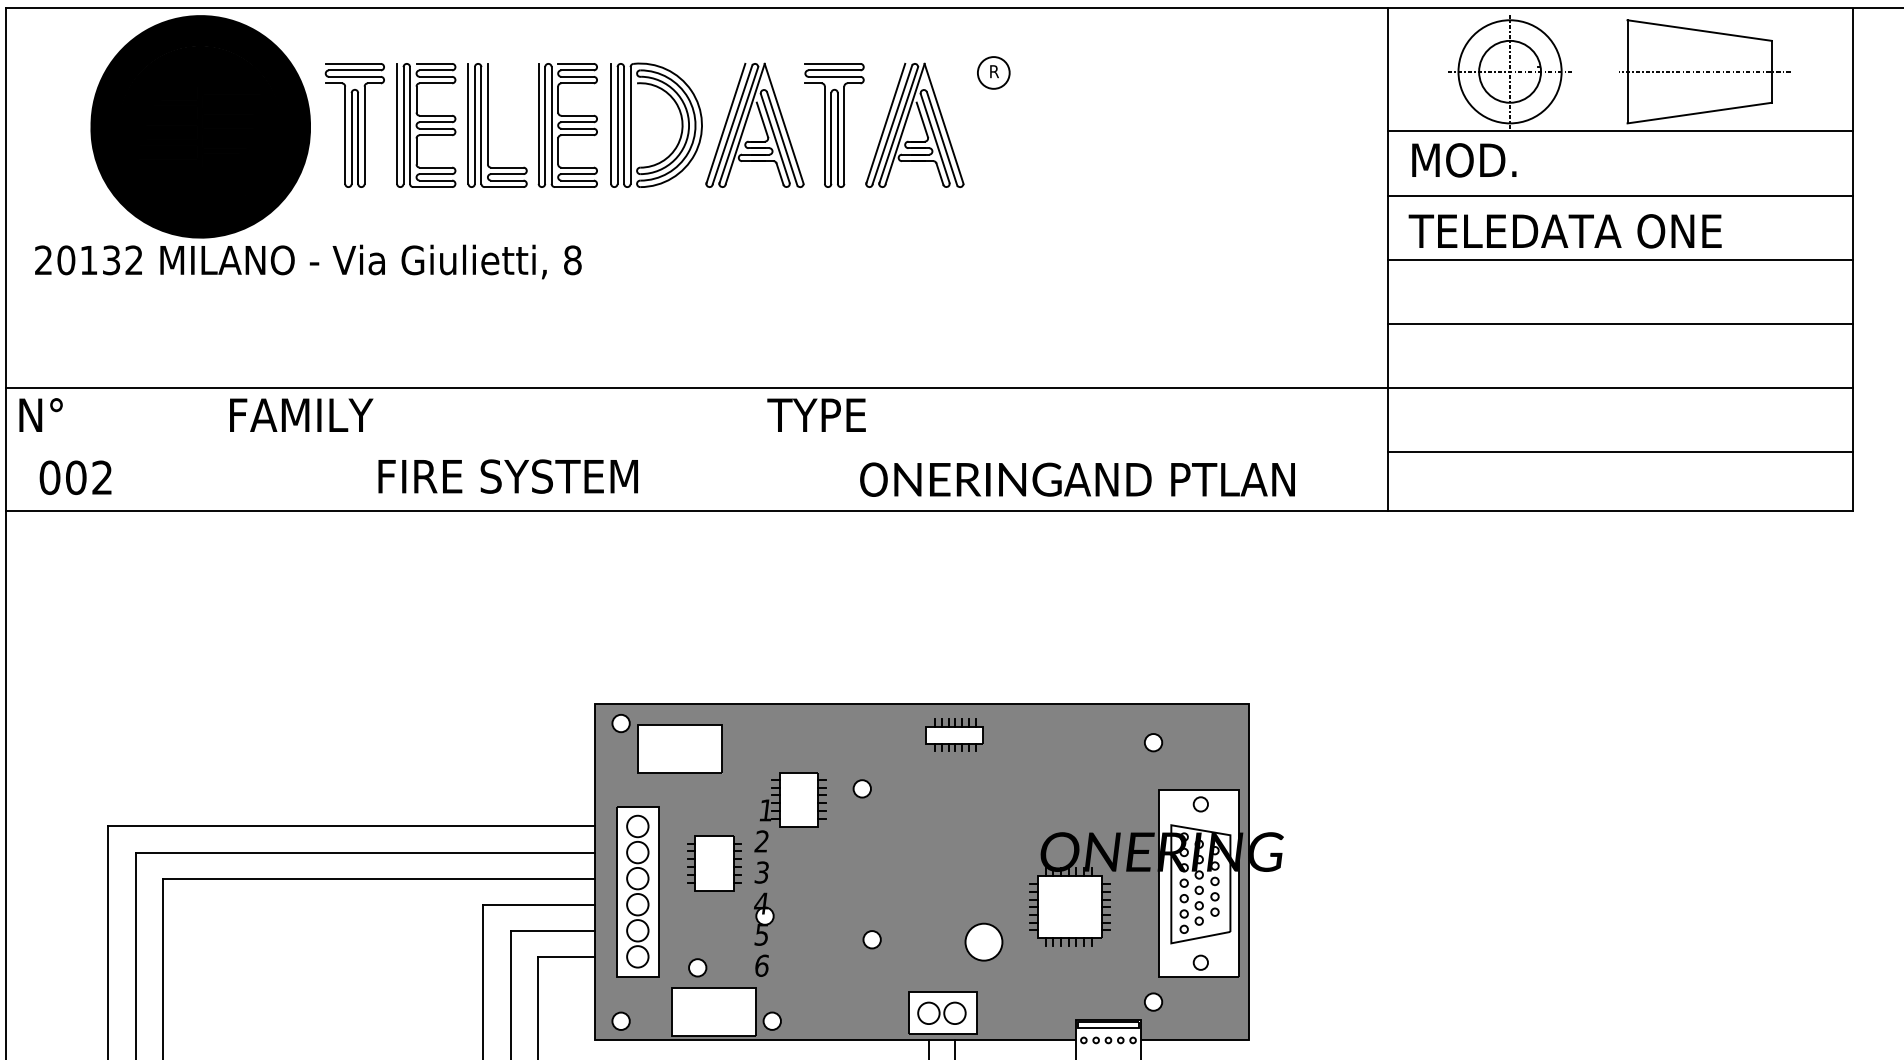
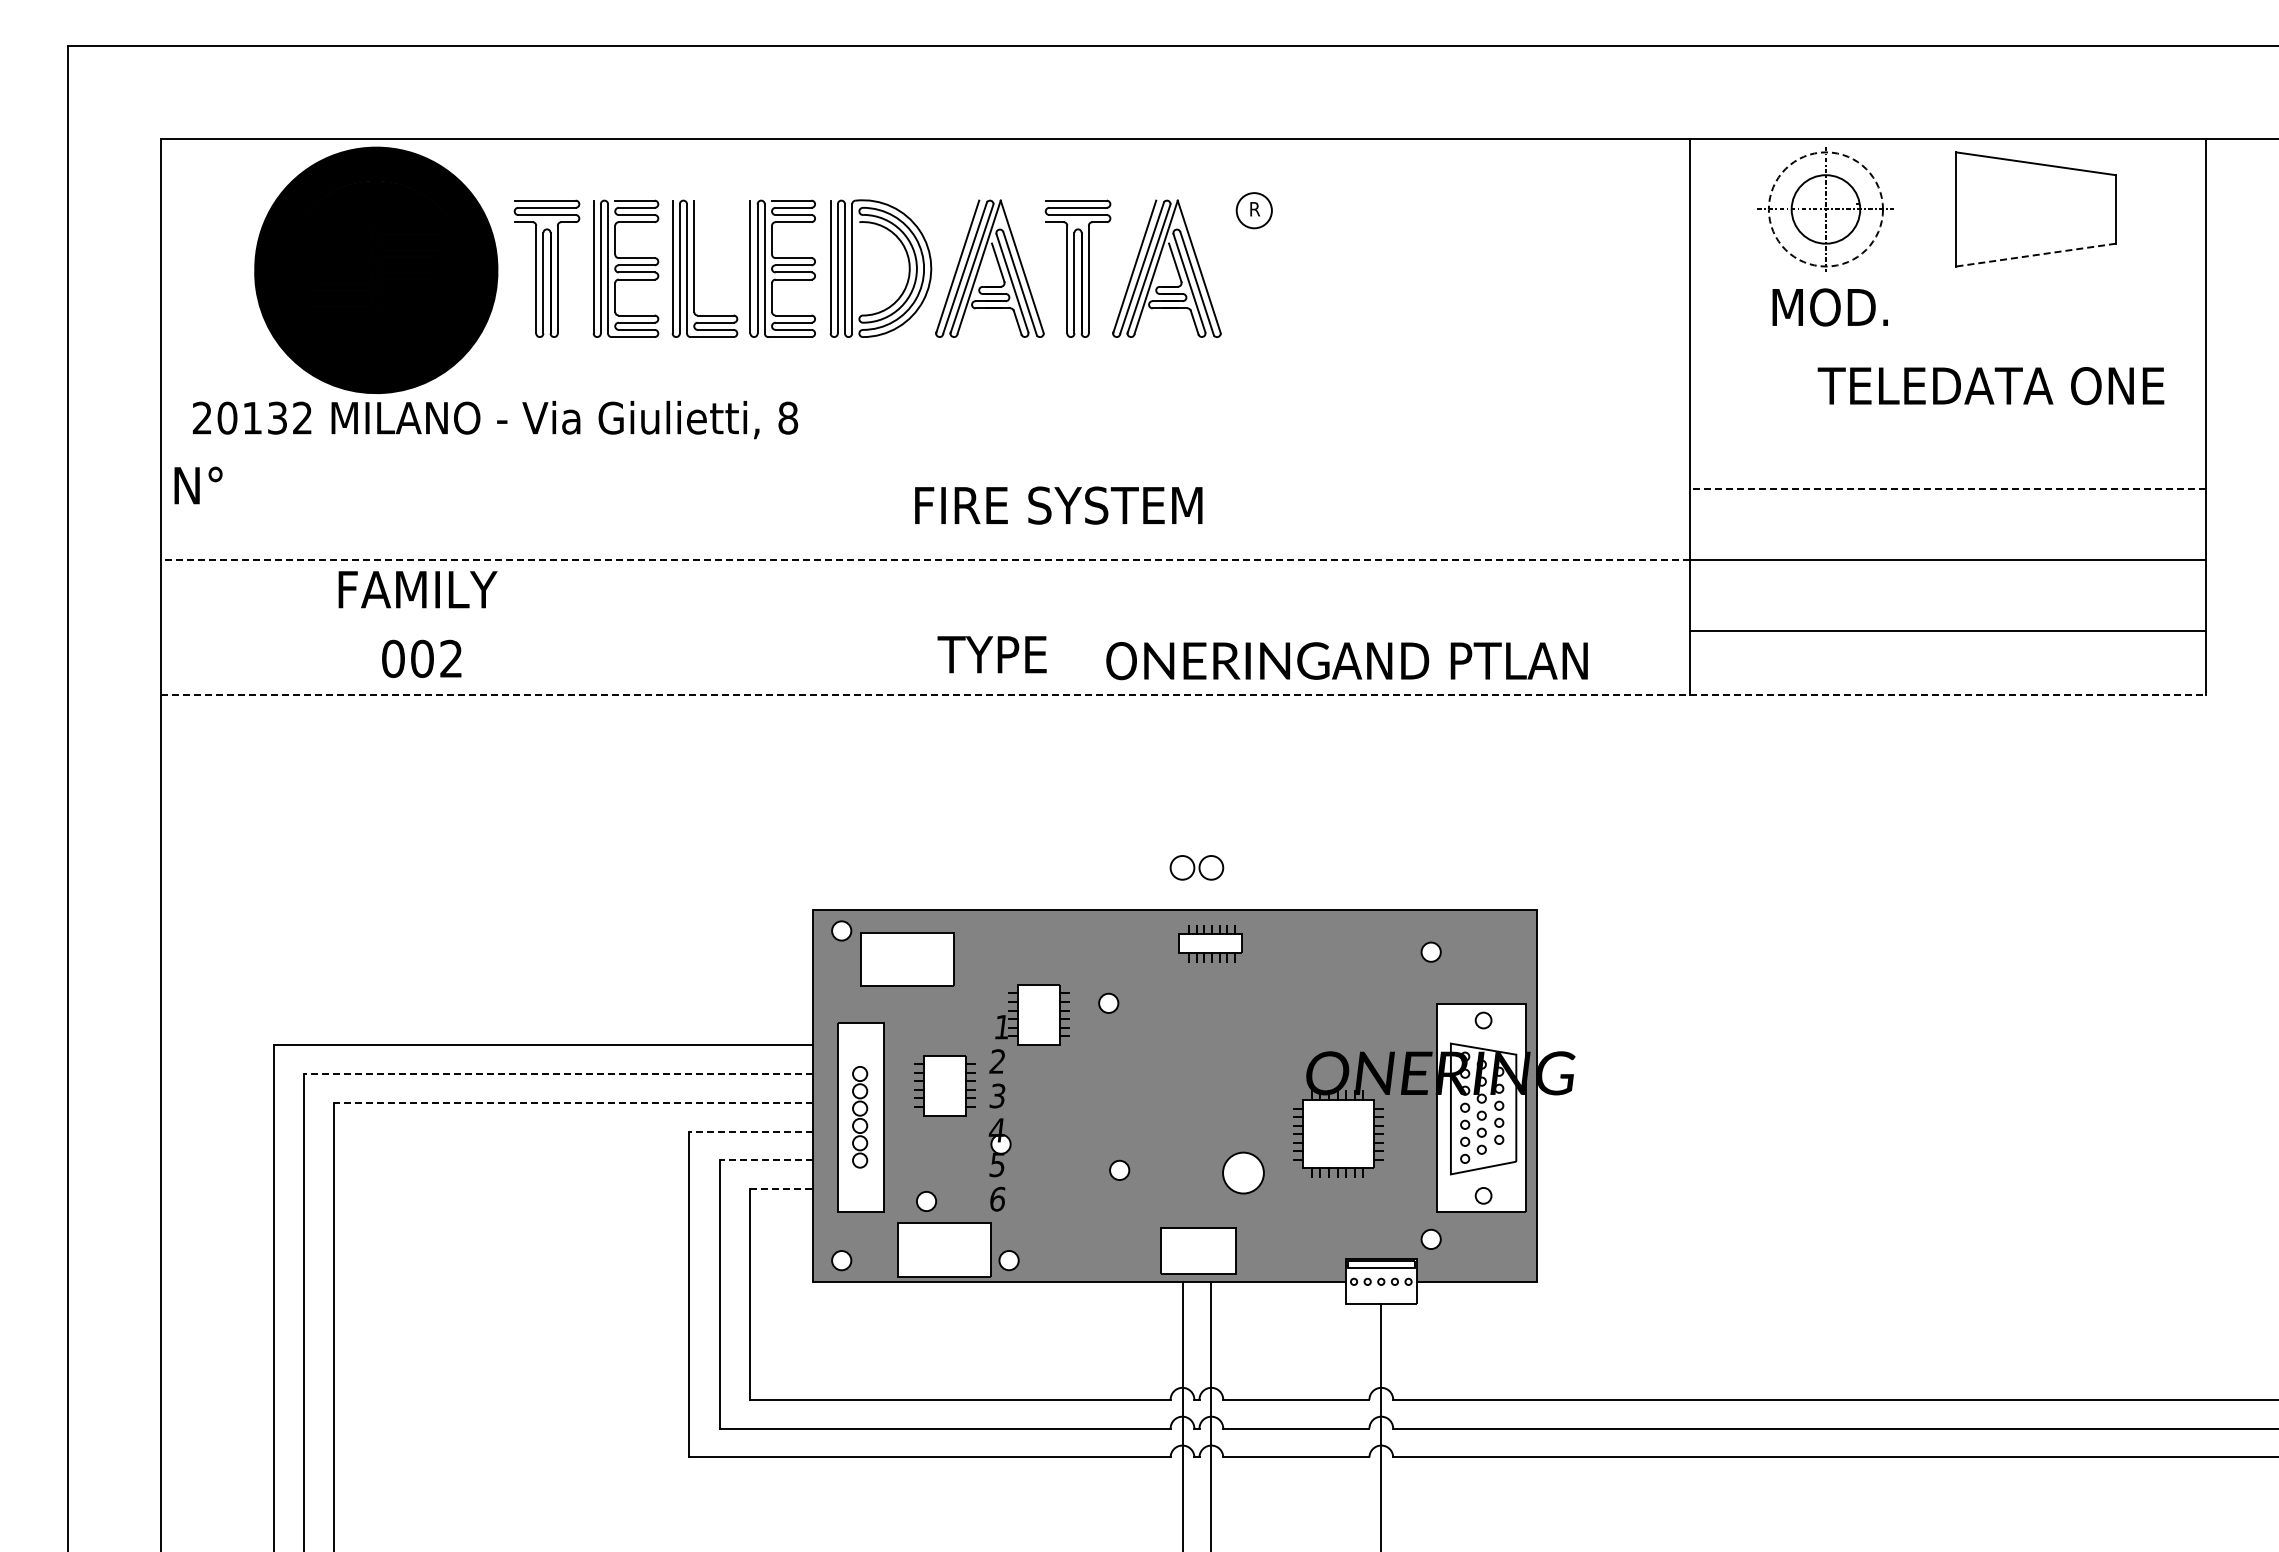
circle: (1509, 71) -> (1825, 209), solid -> dashed
line: (1704, 71) -> (2041, 209), removed
line: (1699, 113) -> (2035, 255), solid -> dashed
line: (1619, 131) -> (1947, 275), removed
text: (1463, 160) -> (1829, 307), moved
line: (1619, 195) -> (1947, 346), removed
text: (1564, 231) -> (1990, 386), moved
line: (1619, 259) -> (1947, 417), removed
line: (1619, 323) -> (1947, 488), solid -> dashed
line: (696, 387) -> (925, 559), solid -> dashed
text: (41, 415) -> (198, 485), moved
text: (301, 415) -> (417, 589), moved
text: (816, 415) -> (991, 654), moved
text: (508, 476) -> (1058, 505), moved
text: (75, 477) -> (421, 658), moved
line: (929, 510) -> (1183, 695), solid -> dashed
line: (364, 852) -> (557, 1073), solid -> dashed
line: (378, 878) -> (573, 1102), solid -> dashed
part: (637, 891) -> (859, 1117), size x0.6
line: (539, 904) -> (751, 1131), solid -> dashed
line: (553, 930) -> (766, 1160), solid -> dashed
line: (566, 957) -> (781, 1189), solid -> dashed
part: (941, 1013) -> (1196, 867), moved

